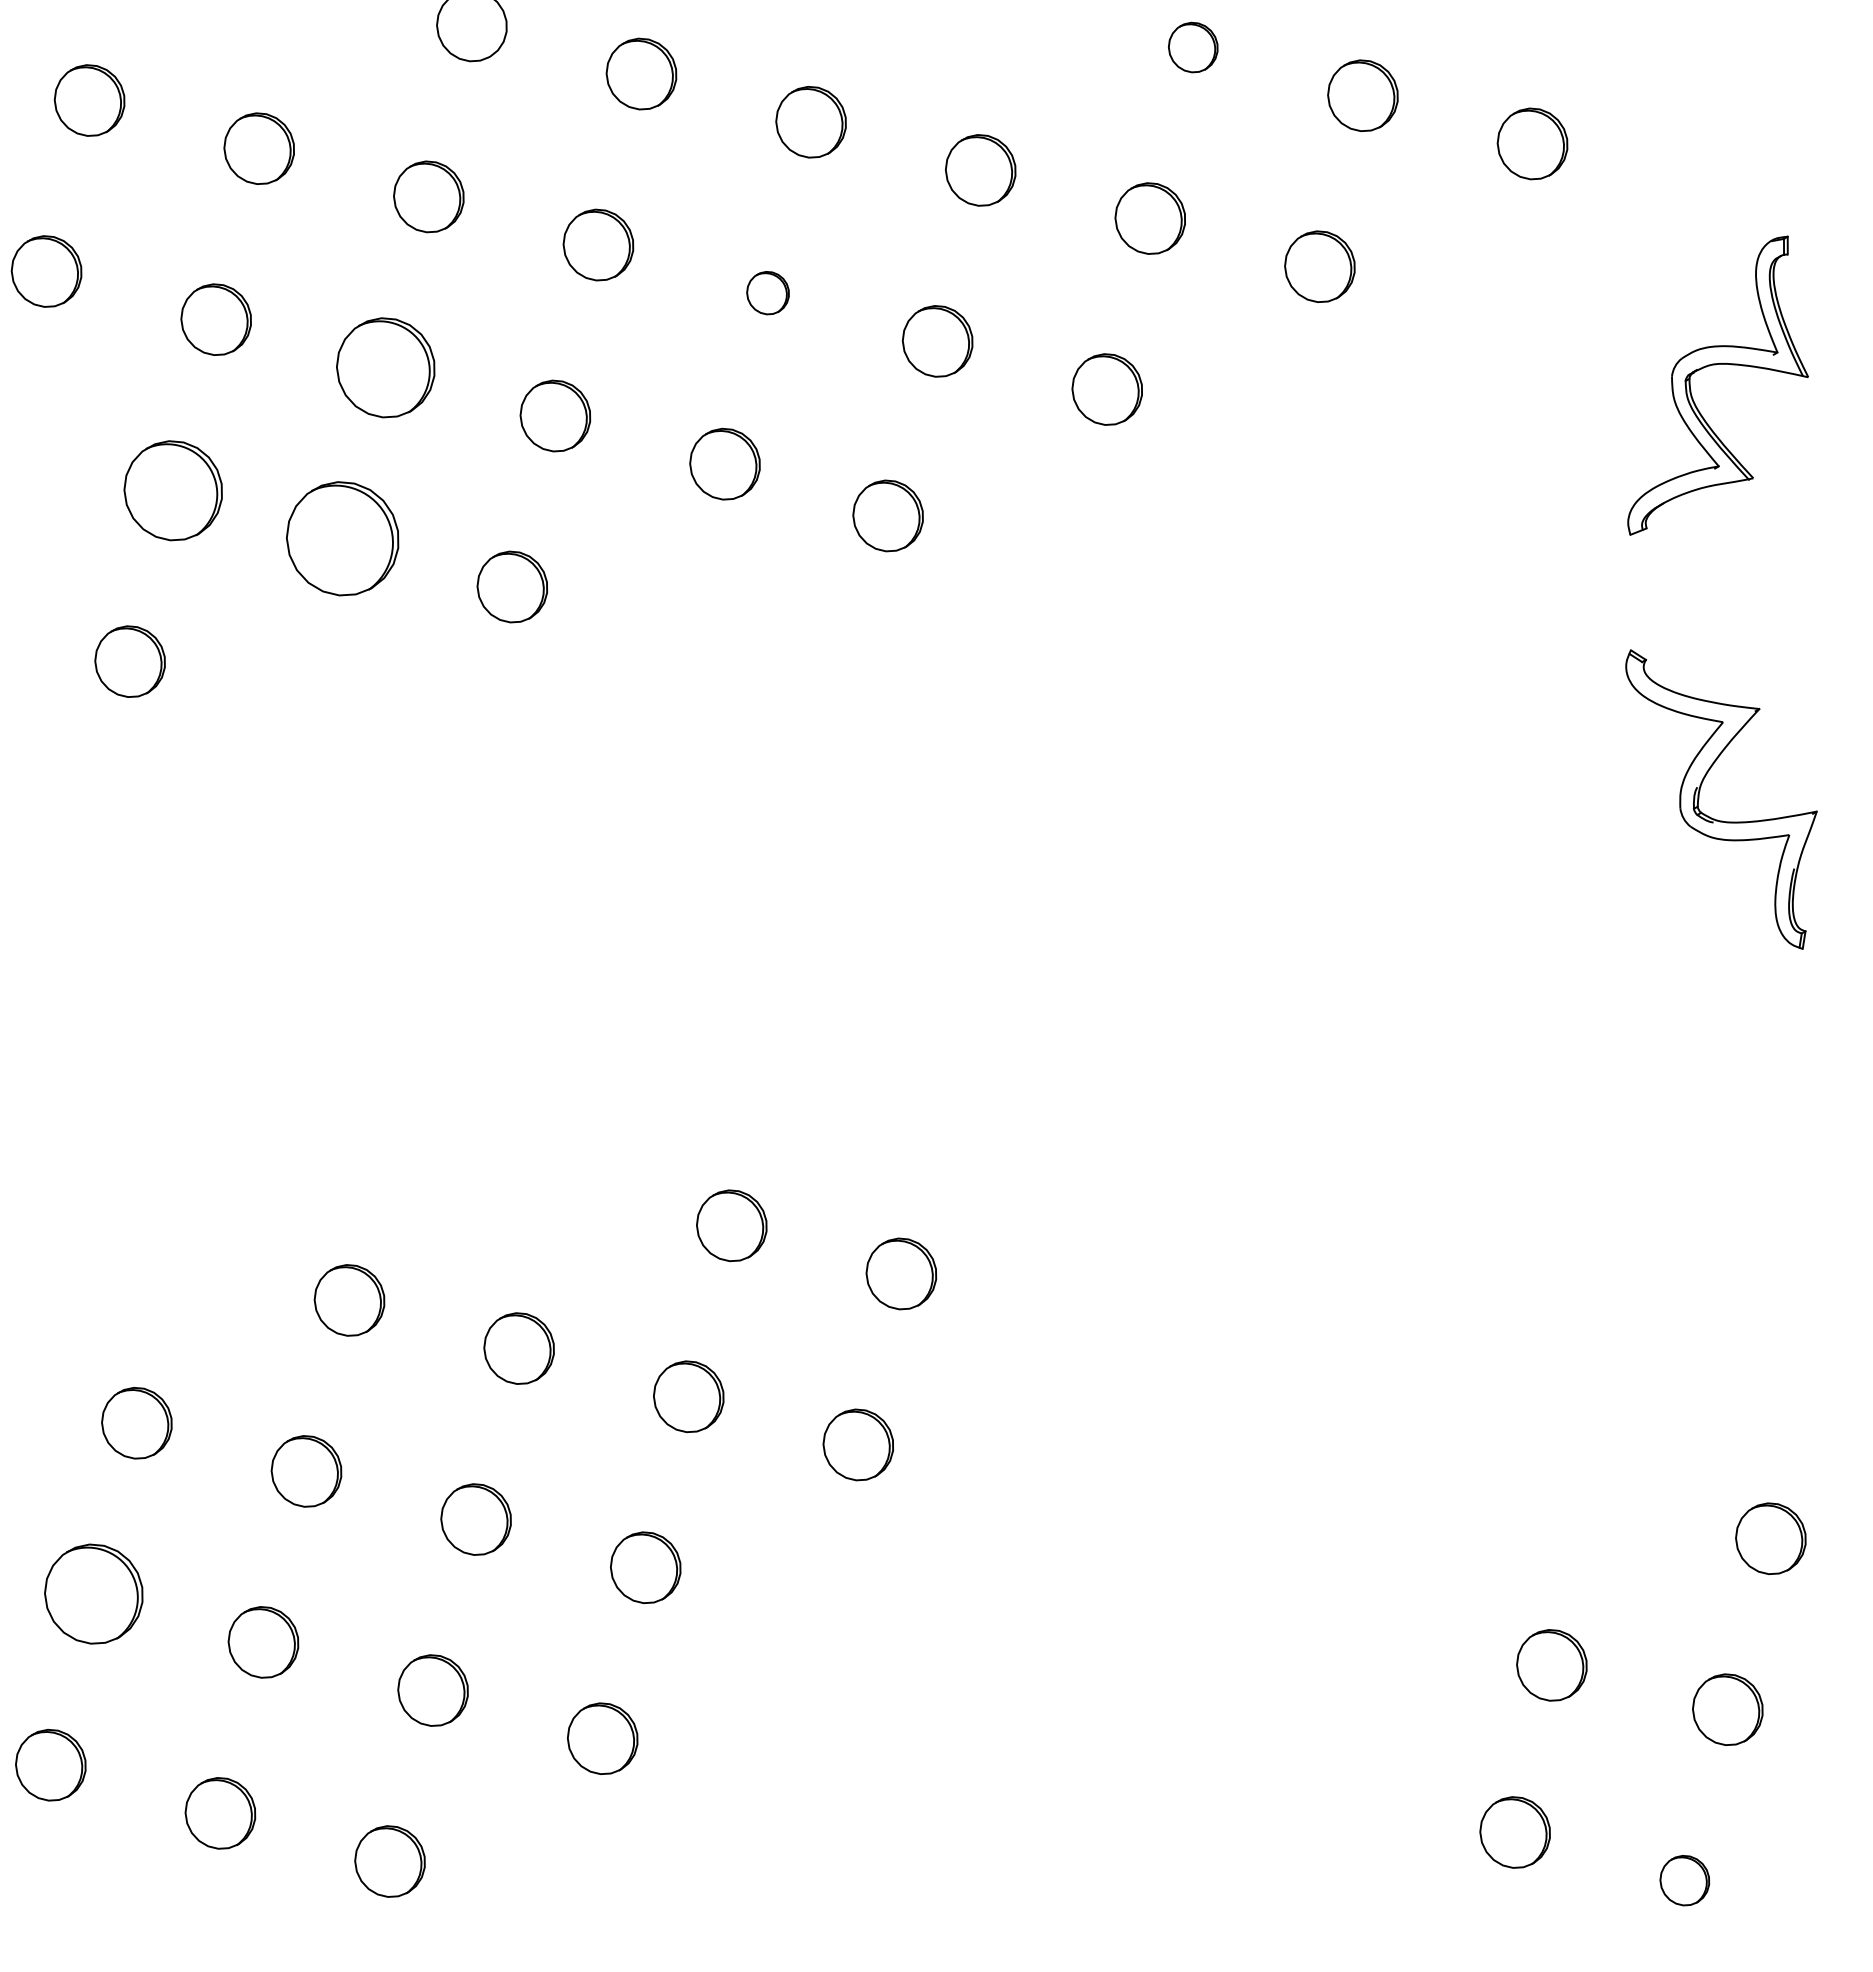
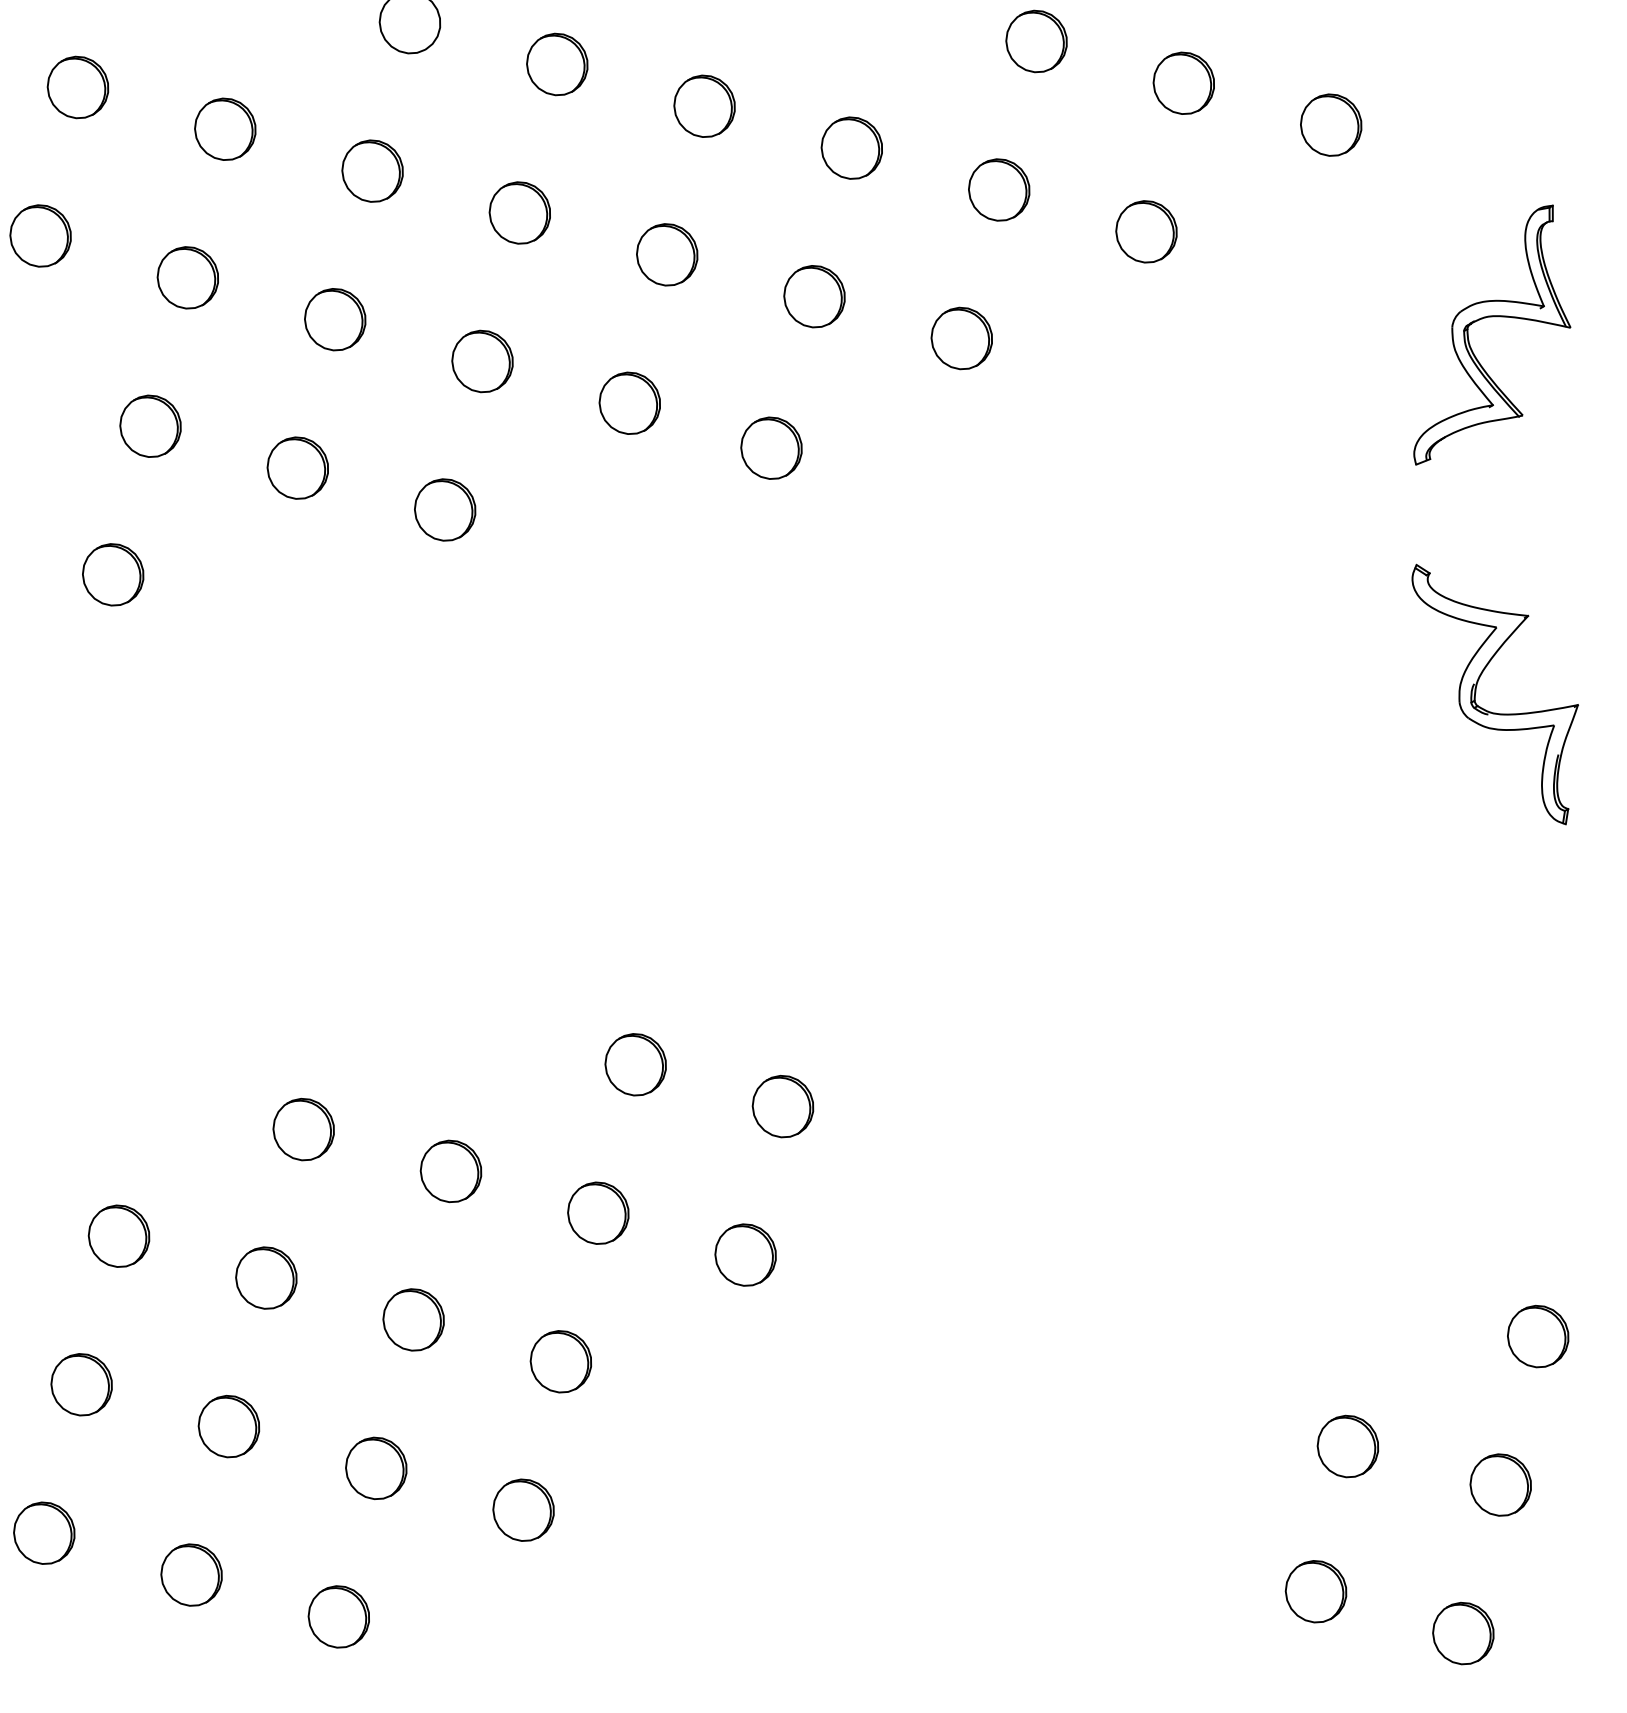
part: (1192, 47) -> (1035, 41), size x1.43
part: (767, 292) -> (666, 254), size x1.67
part: (385, 367) -> (334, 319), size x0.71
part: (172, 490) -> (149, 426), size x0.71
part: (342, 538) -> (297, 467), size x0.62
part: (93, 1594) -> (81, 1384), size x0.71
part: (1684, 1880) -> (1463, 1633), size x1.43

